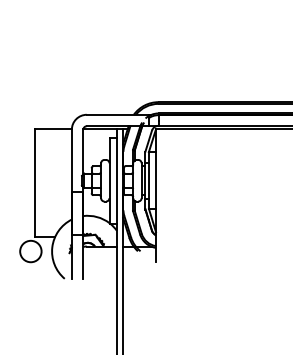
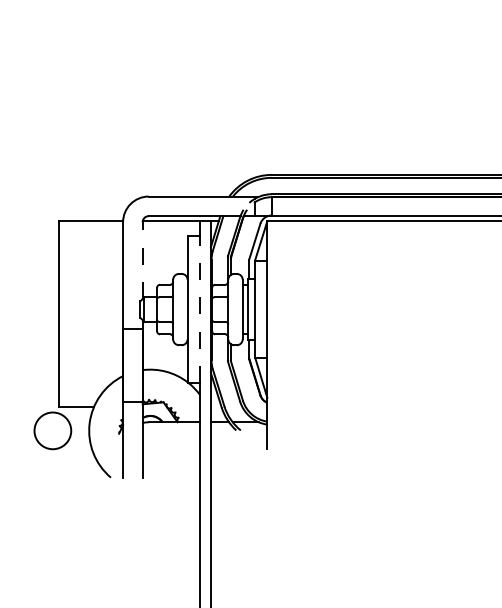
line: (83, 151) -> (143, 259), solid -> dashed
line: (116, 180) -> (199, 309), solid -> dashed

